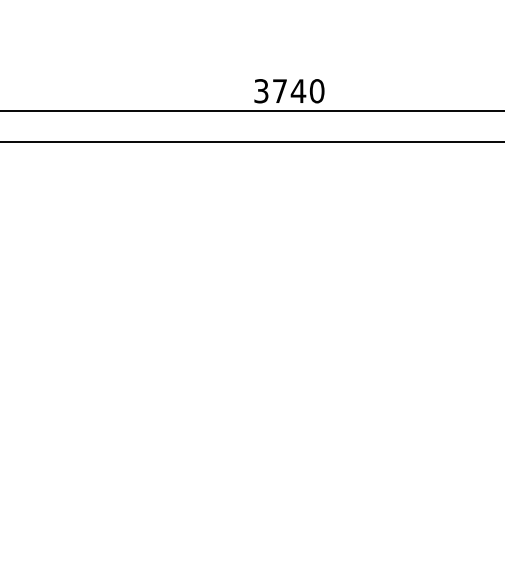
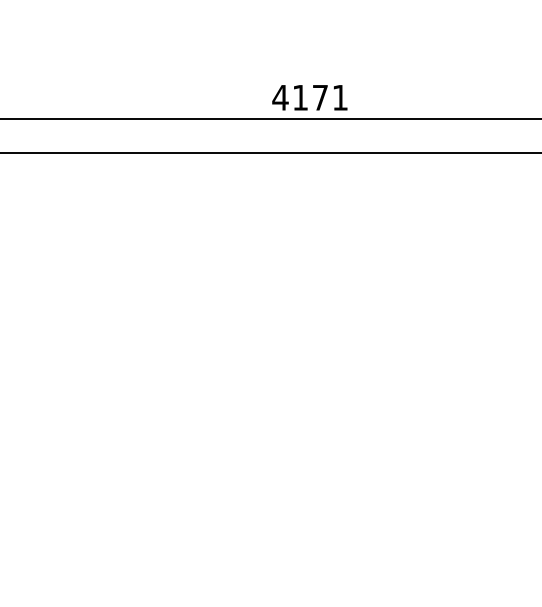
text: (288, 91) -> (309, 98), 3740 -> 4171

